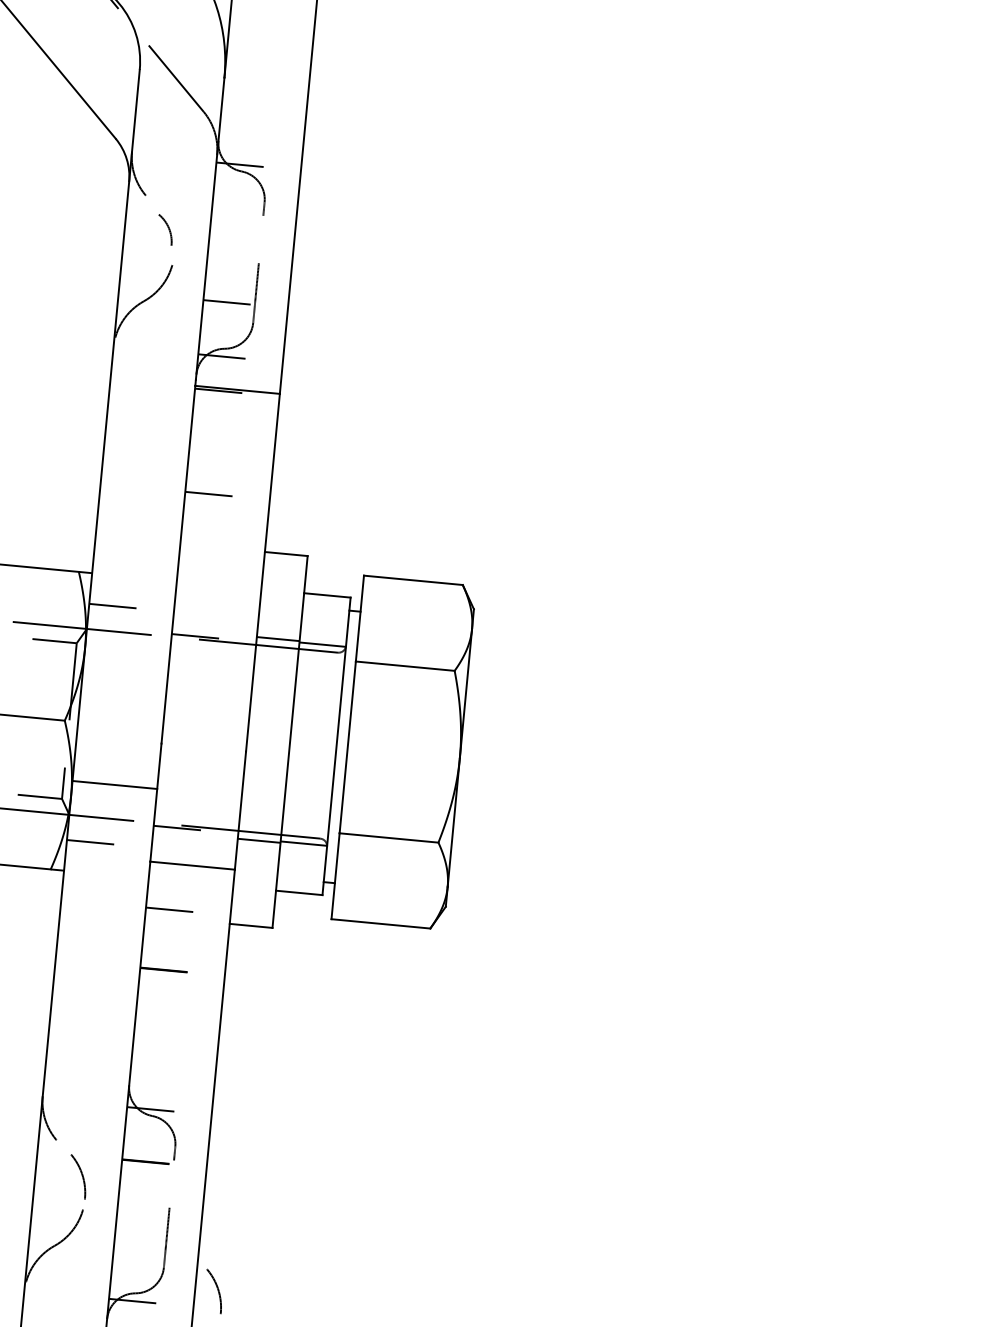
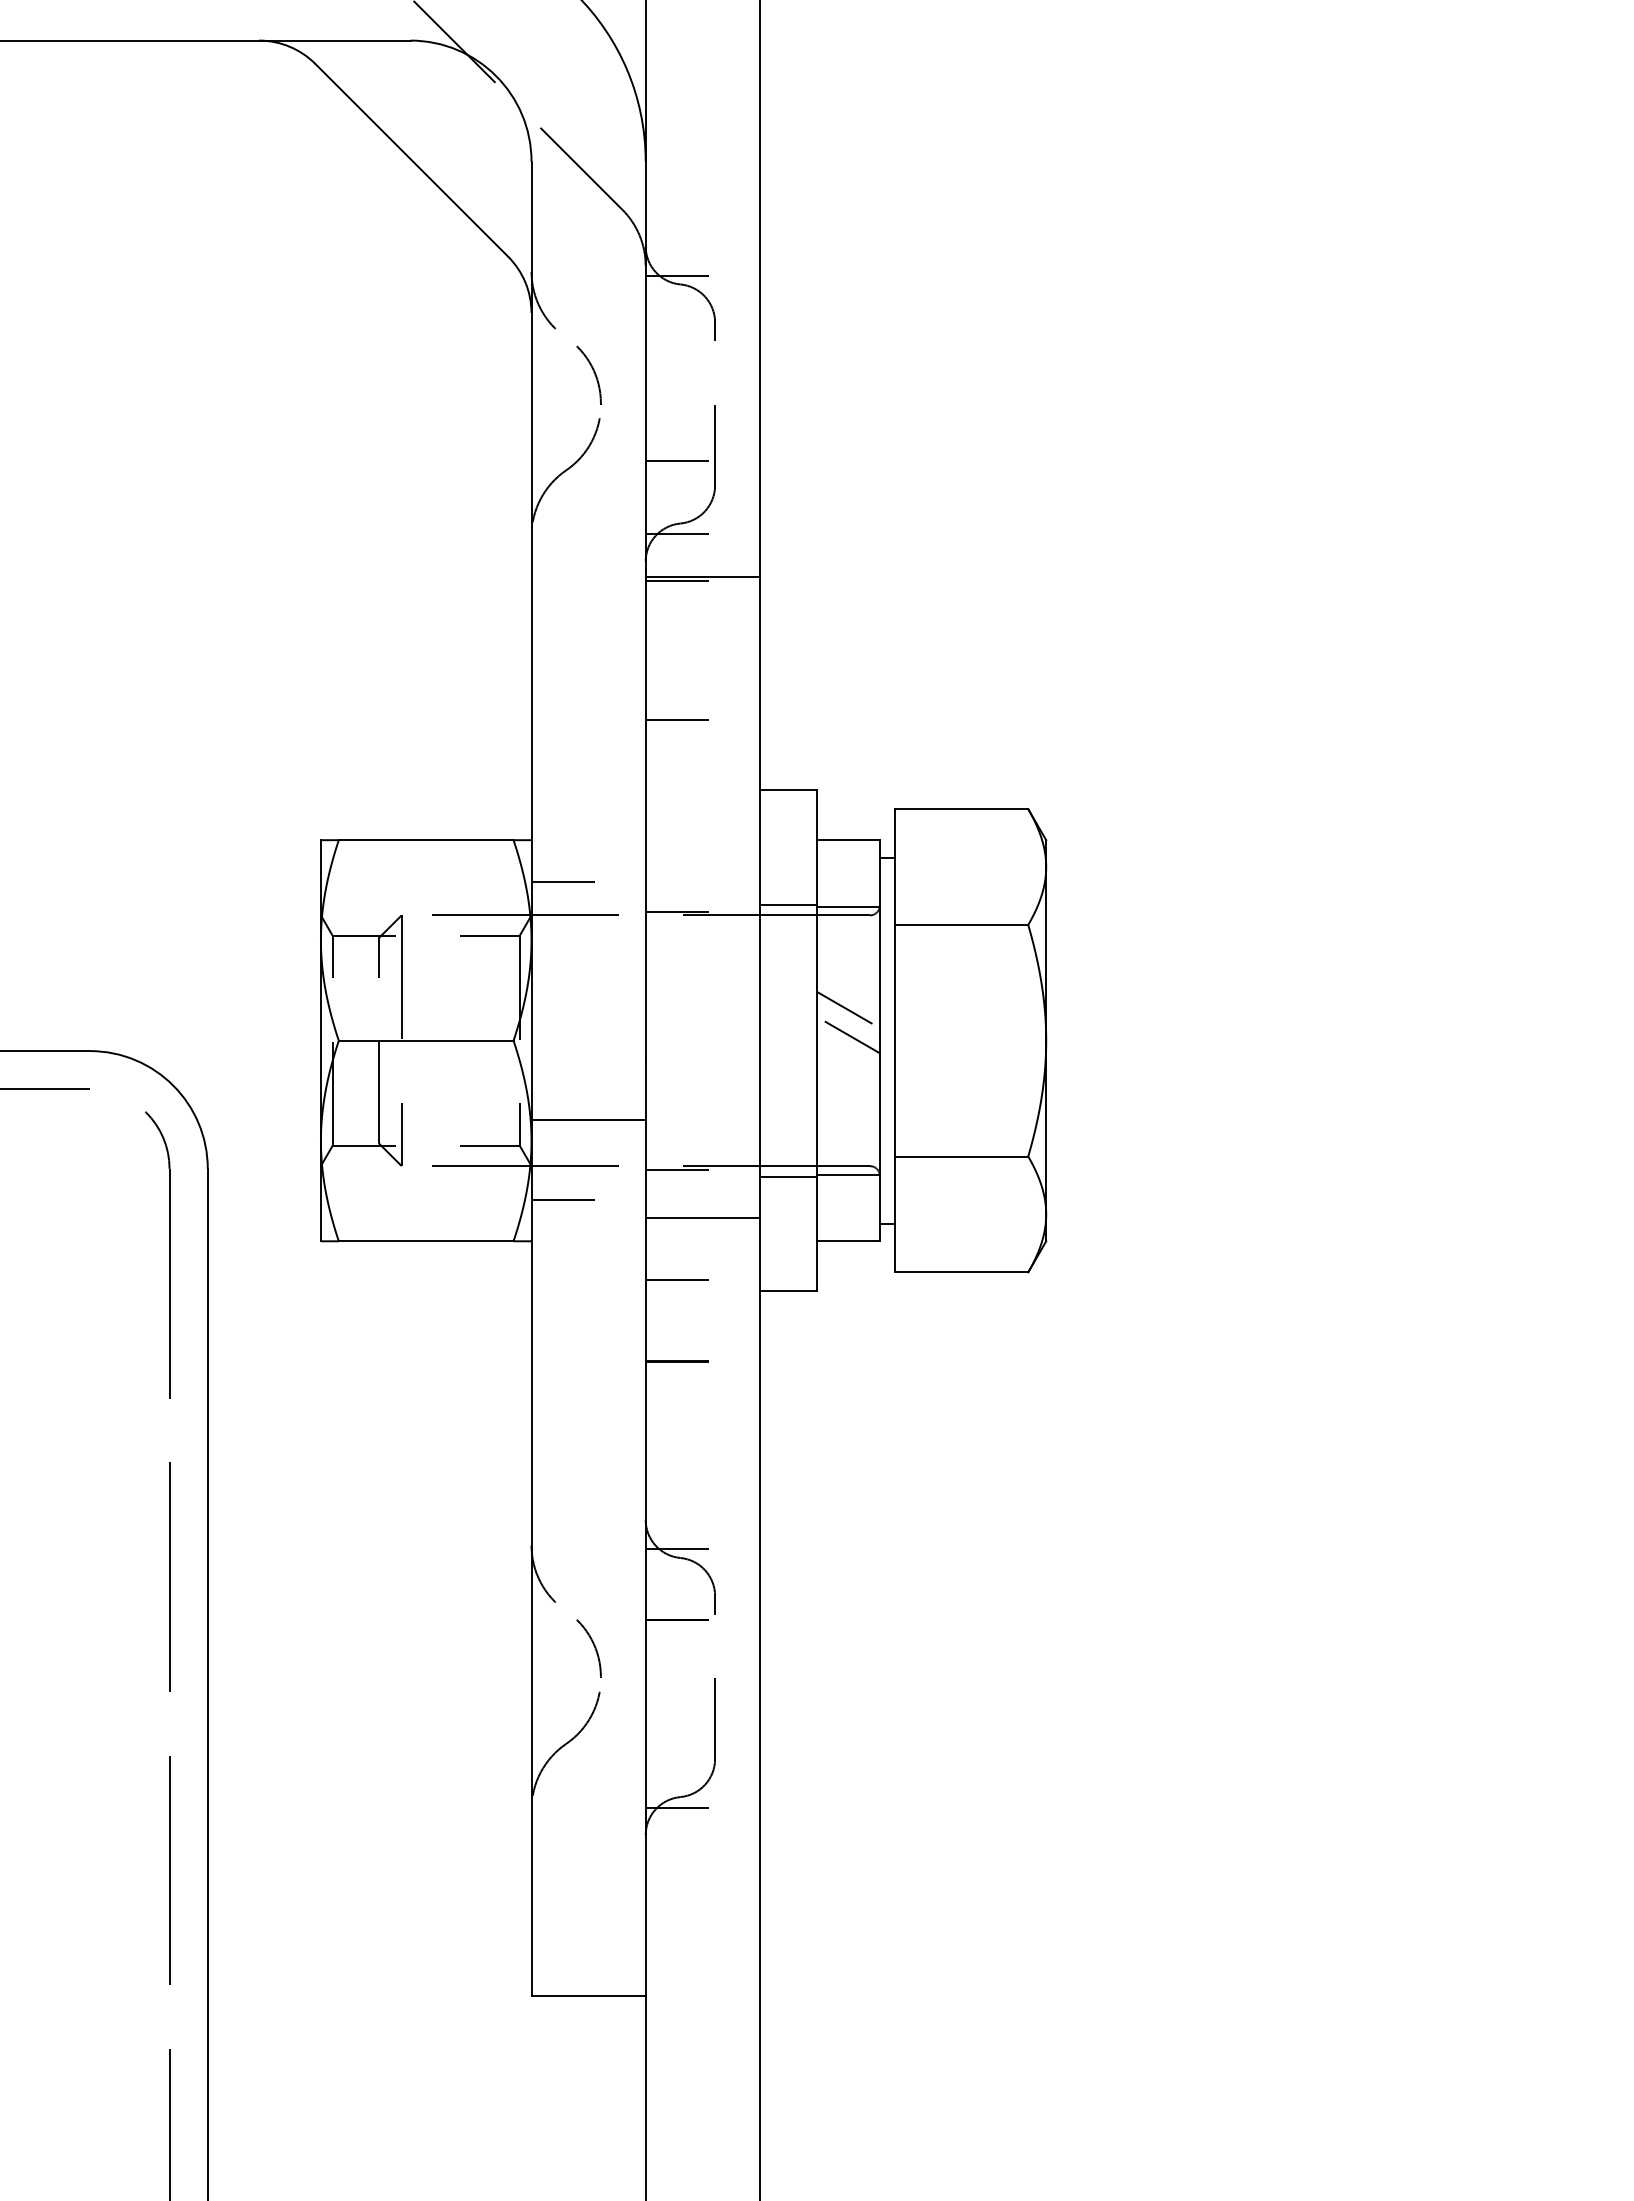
part: (167, 231) -> (588, 374), size x1.67
line: (315, 721) -> (848, 1010), added
line: (313, 740) -> (848, 1035), added
part: (213, 1291) -> (784, 1784), removed

